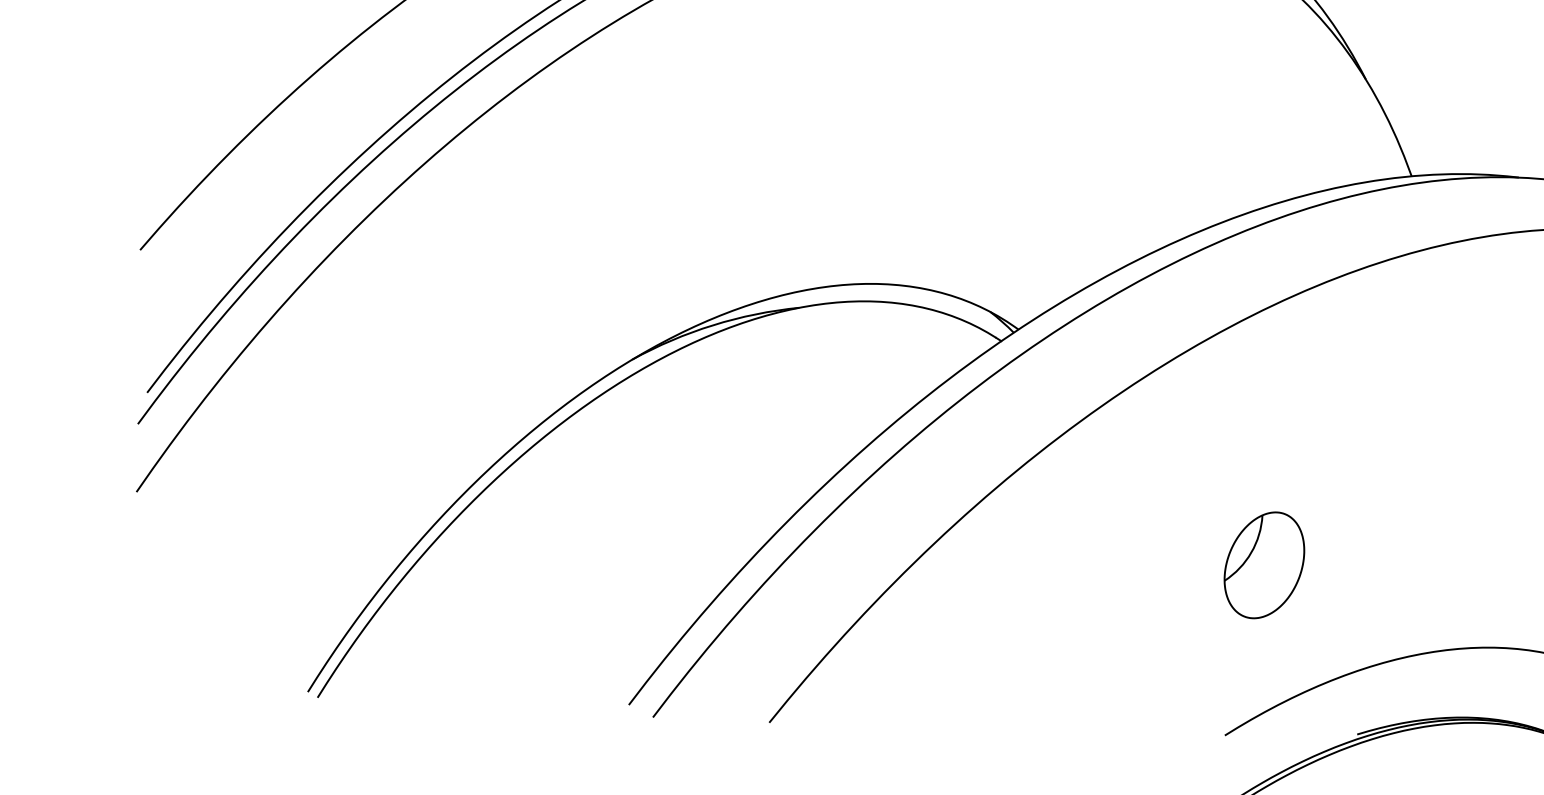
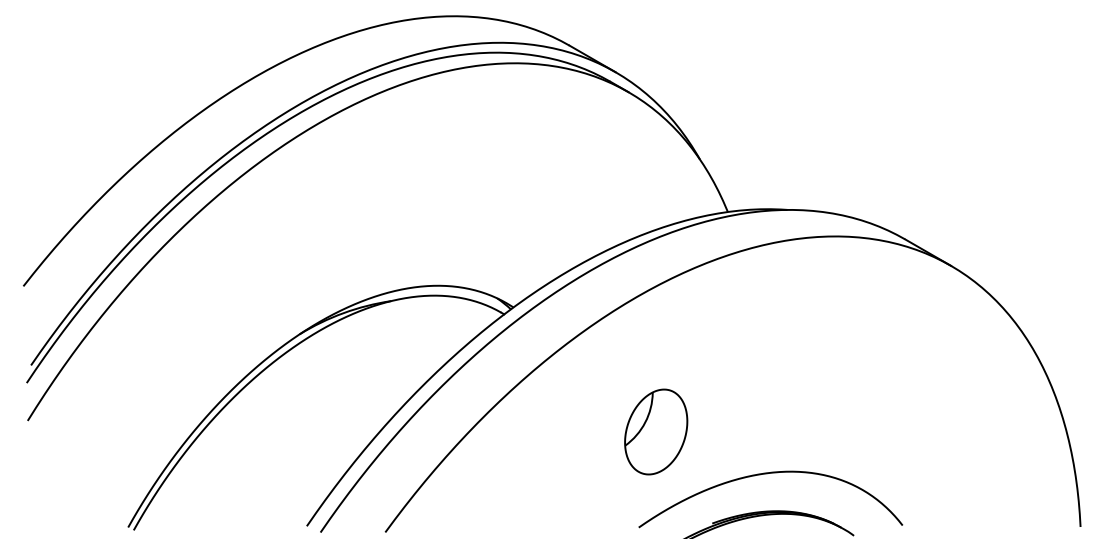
part: (1264, 564) -> (656, 431), size x1.43

